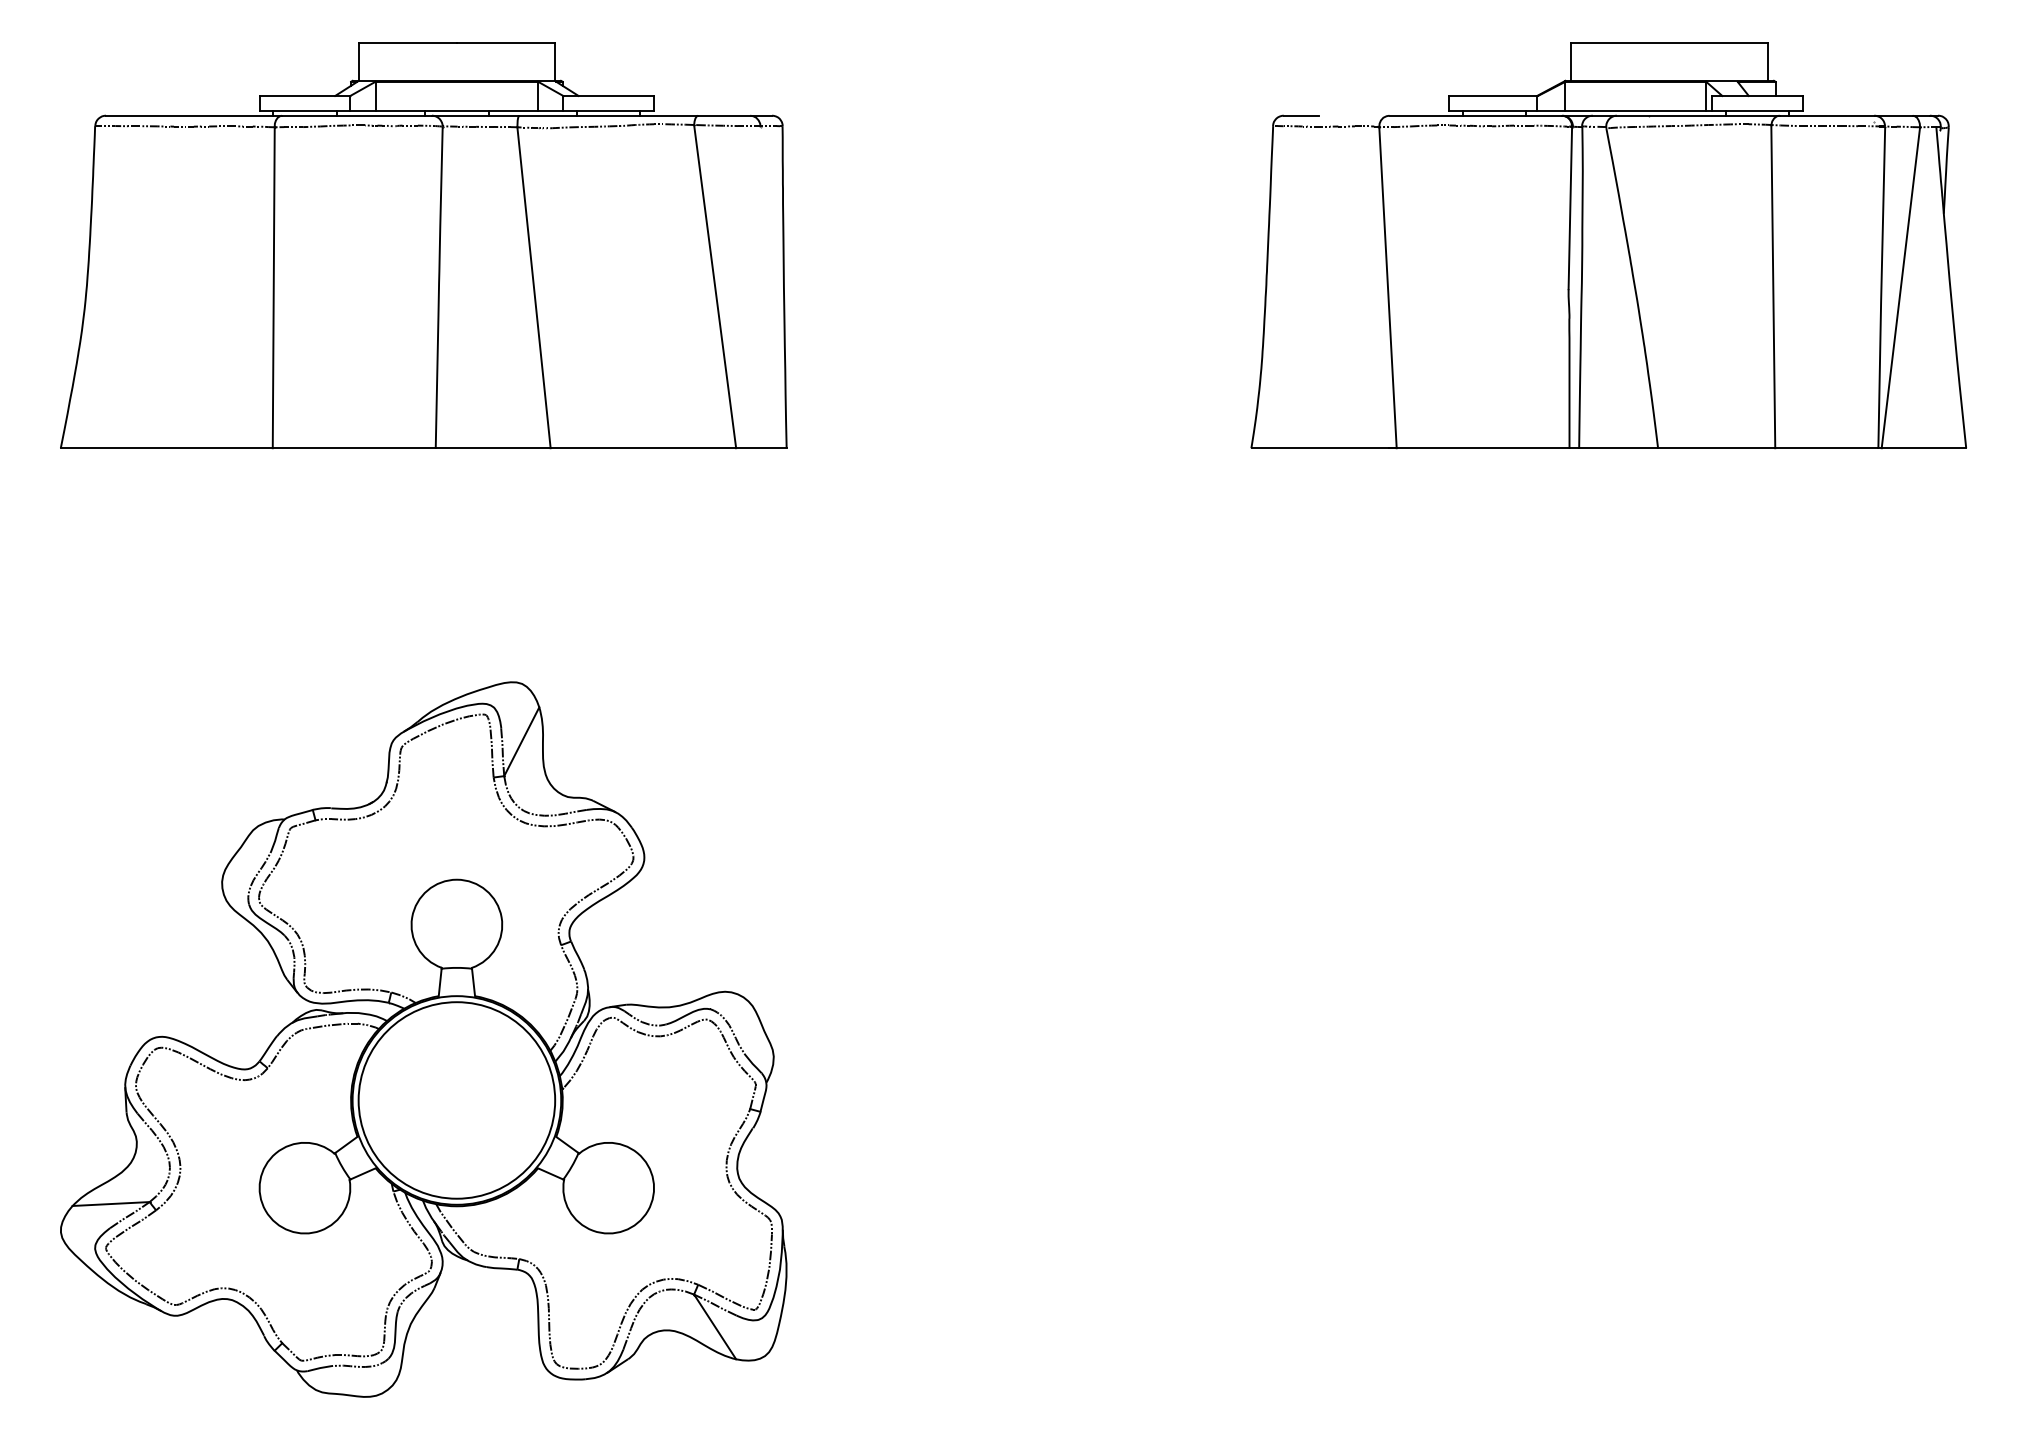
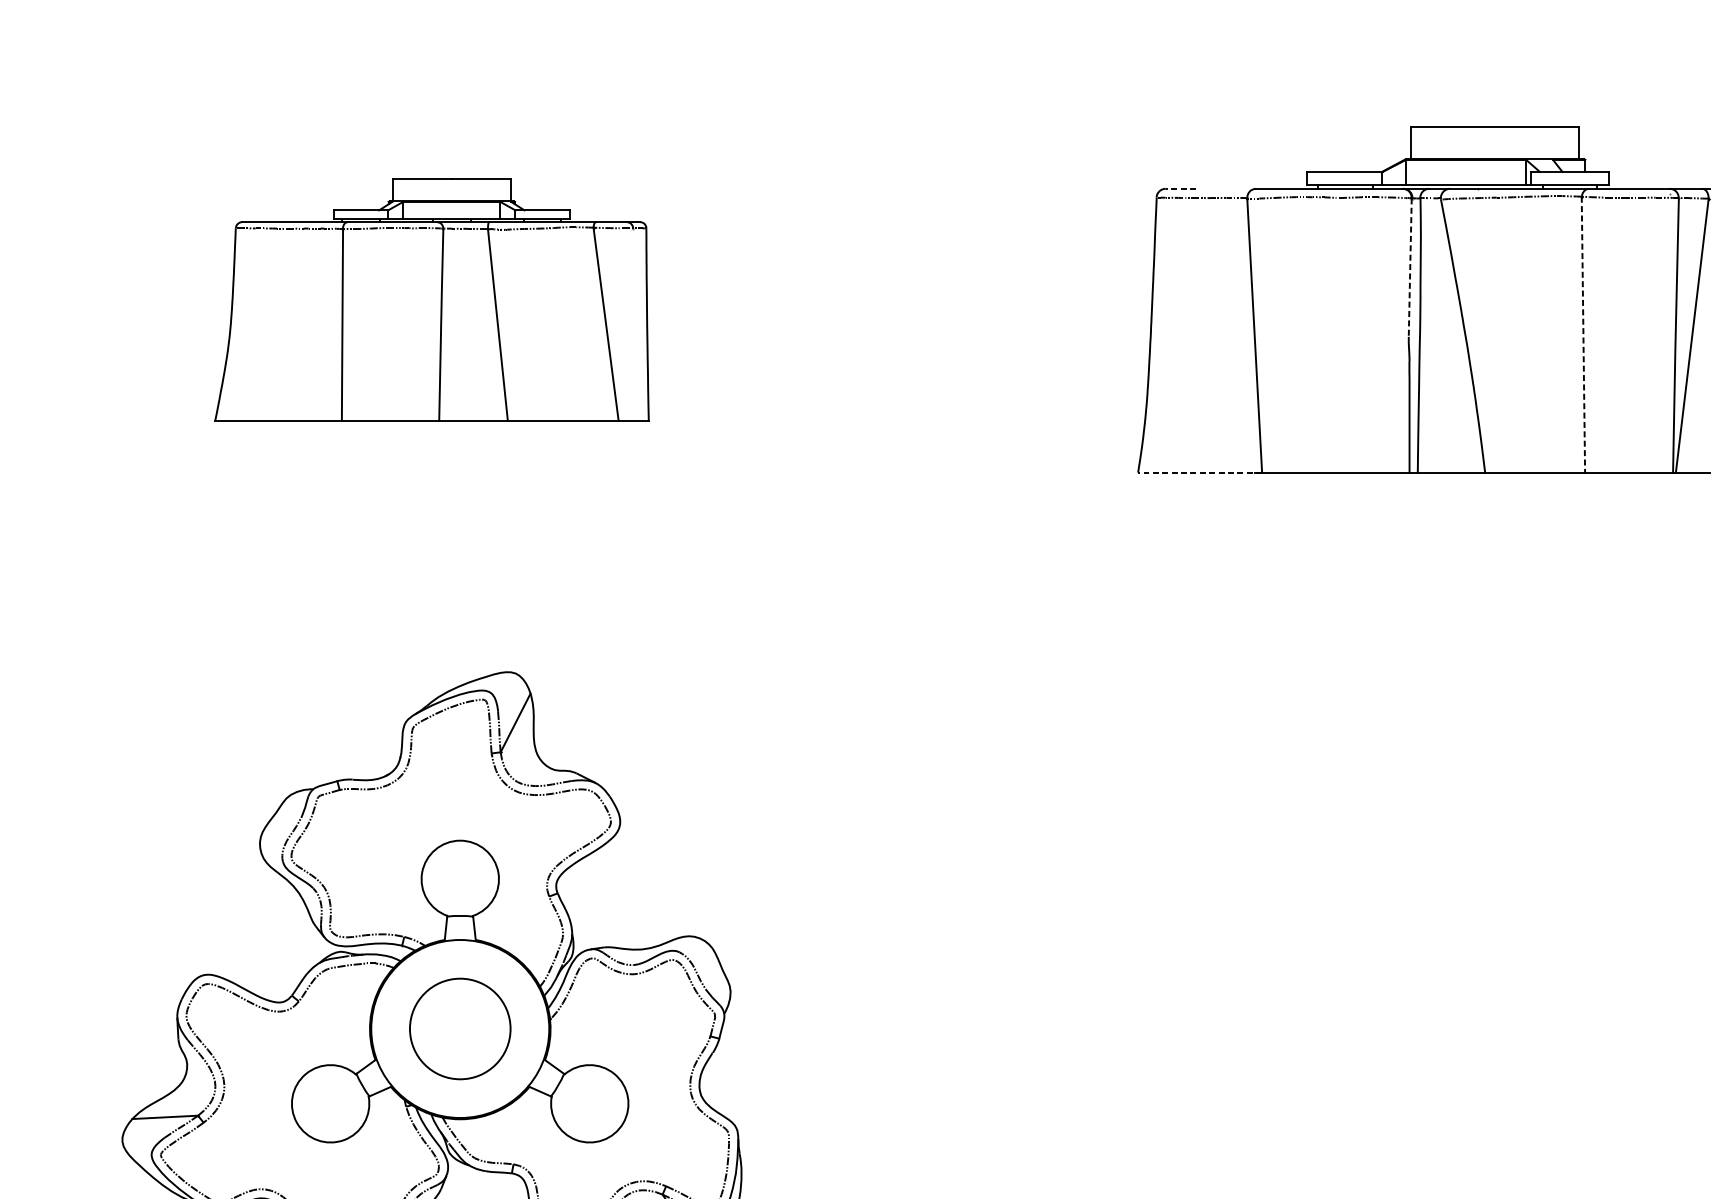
line: (1301, 115) -> (1180, 188), solid -> dashed
line: (1570, 208) -> (1410, 267), solid -> dashed
part: (423, 245) -> (431, 299), size x0.7
line: (1773, 286) -> (1583, 334), solid -> dashed
line: (1324, 448) -> (1200, 472), solid -> dashed
circle: (456, 1100) -> (459, 1029), size x0.6

